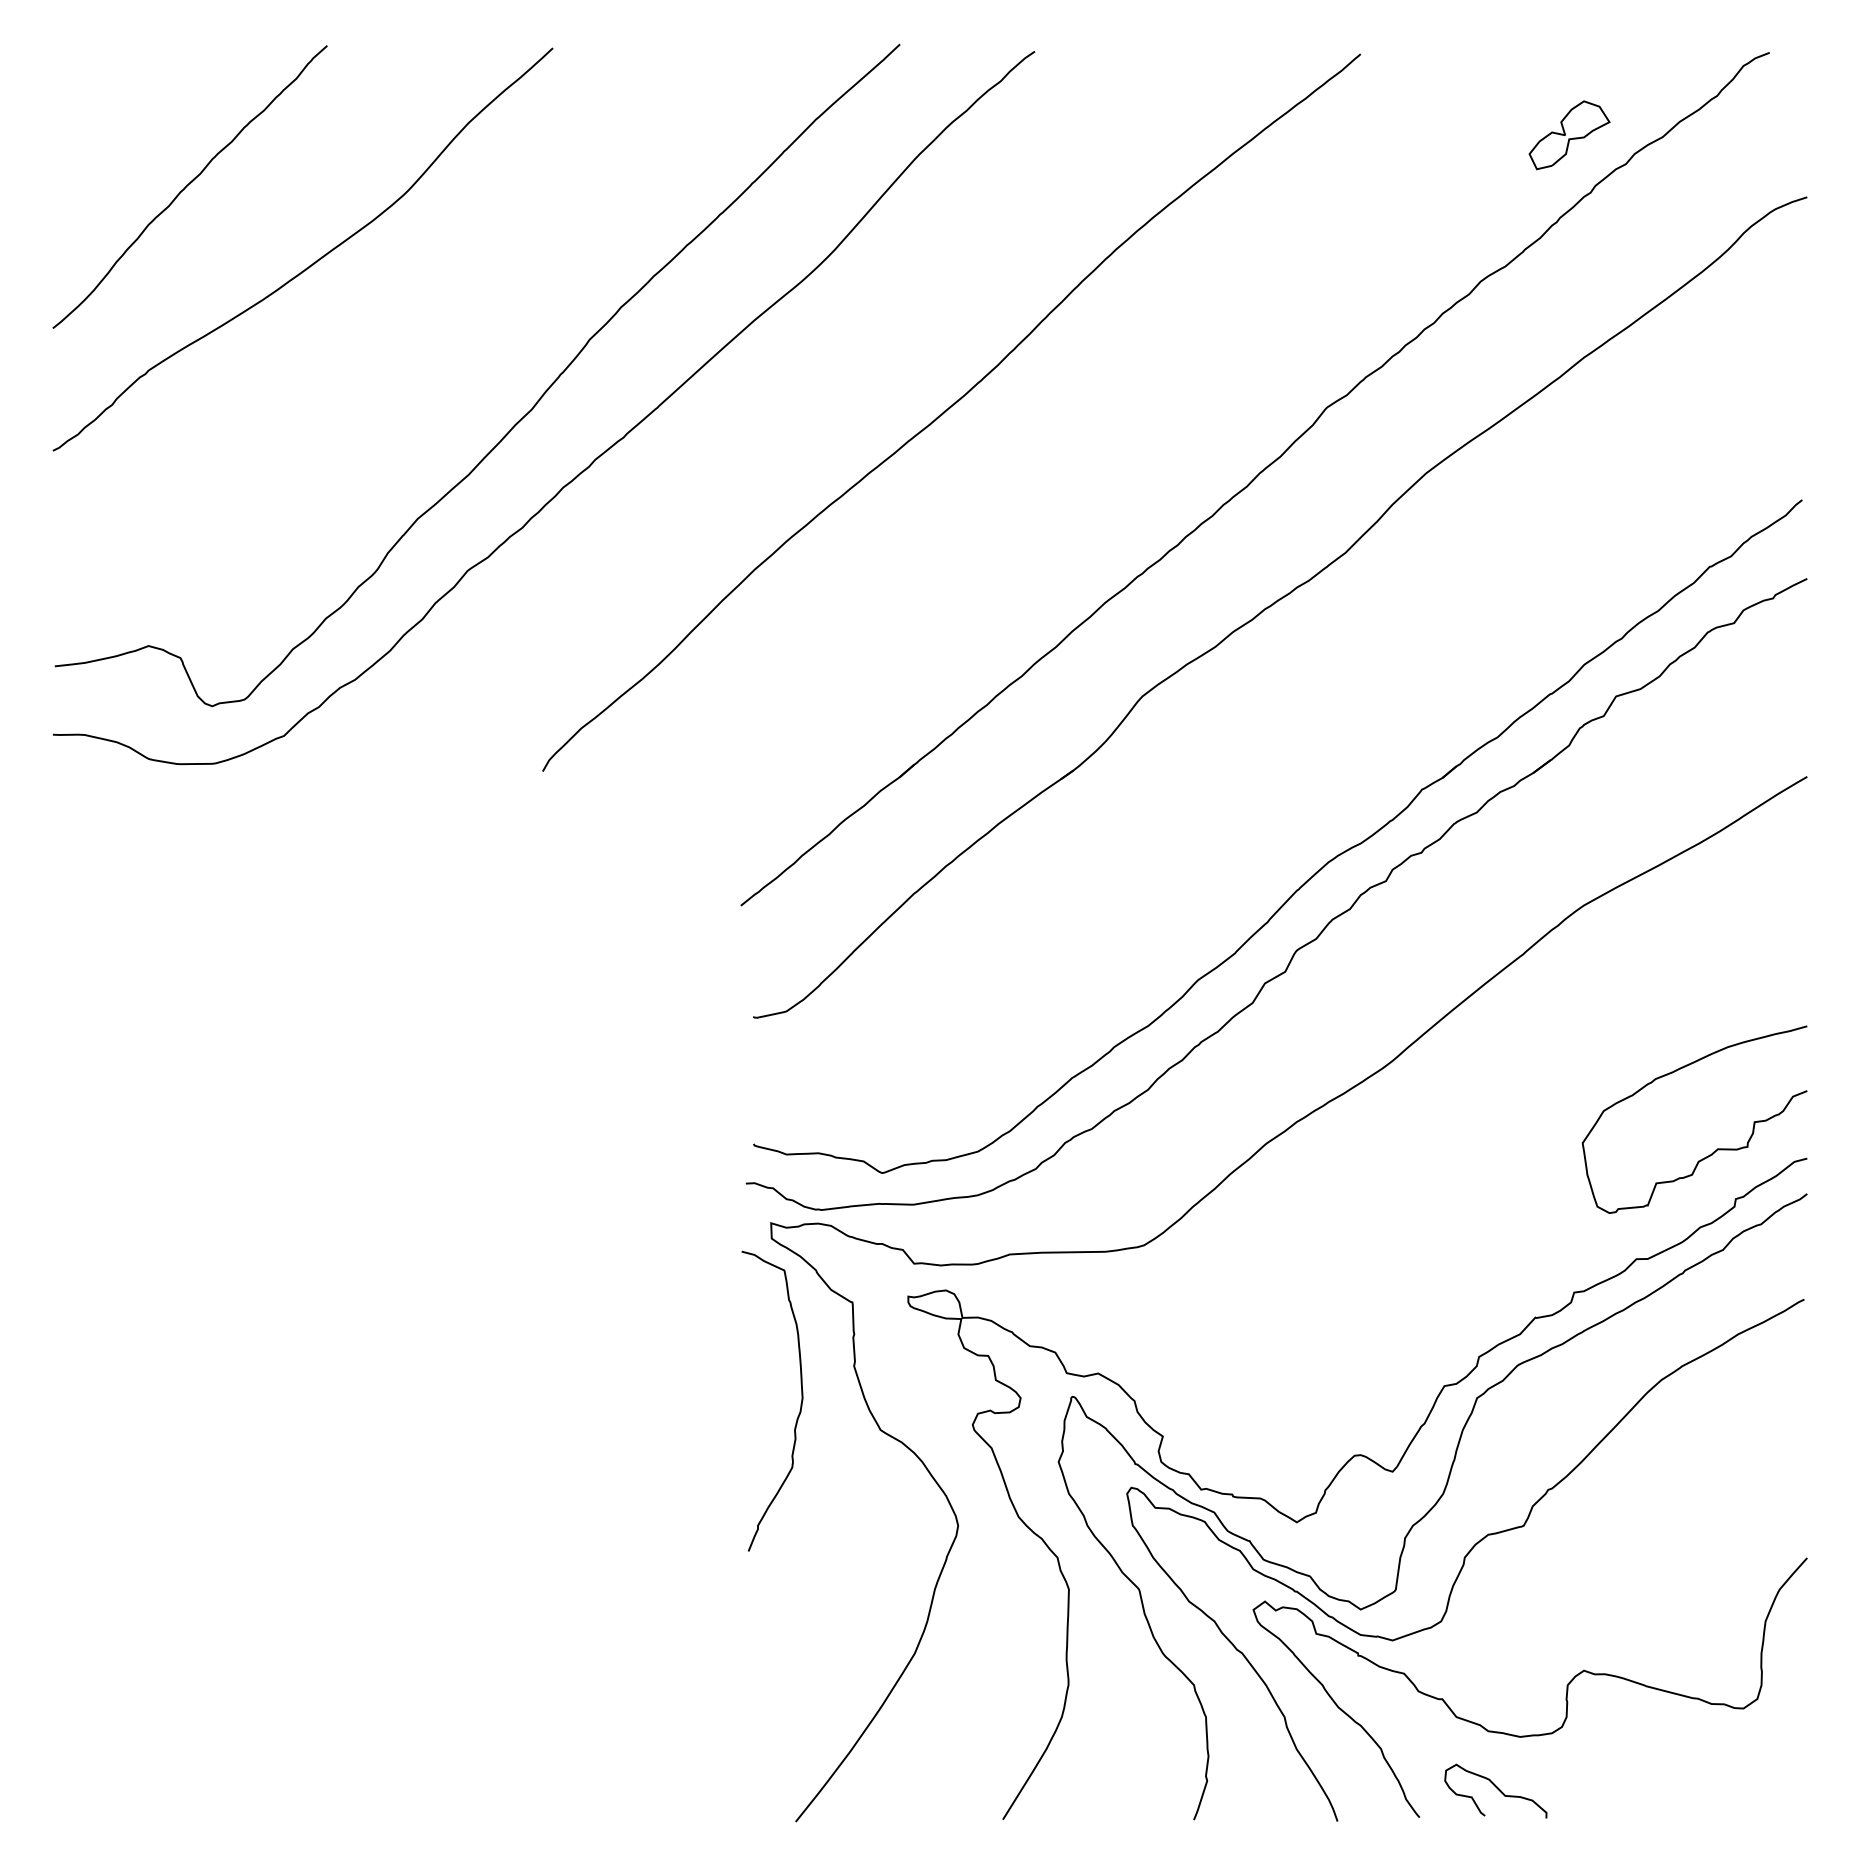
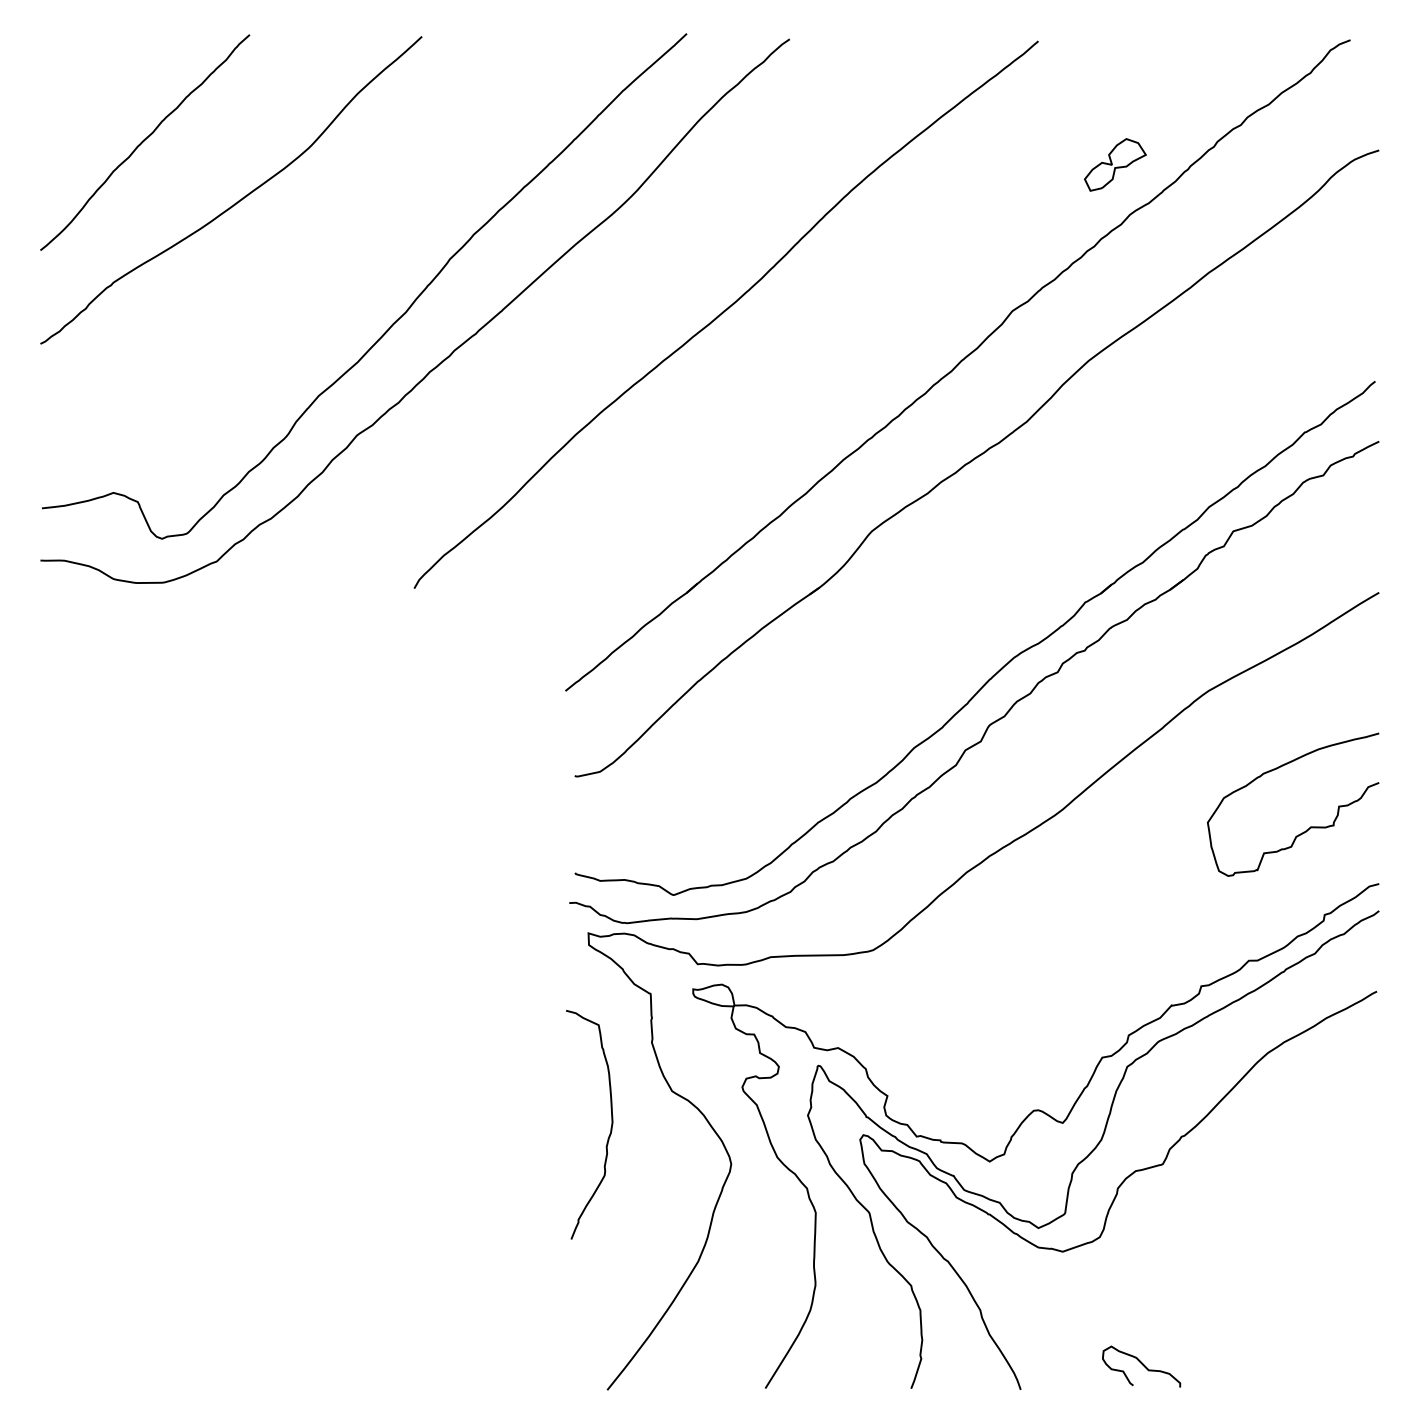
part: (1569, 135) -> (1115, 165), moved
curve: (1714, 1150) -> (1308, 828), moved
curve: (800, 1403) -> (610, 1126), moved
curve: (1566, 1687) -> (1195, 1287), removed

